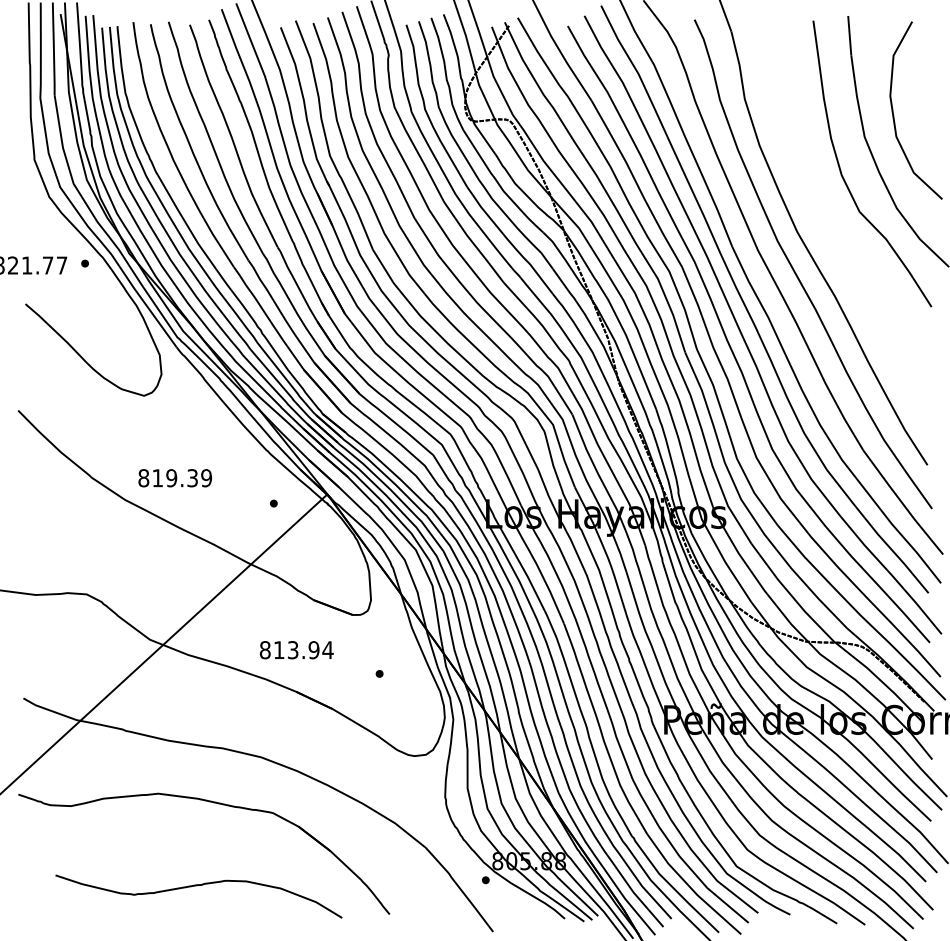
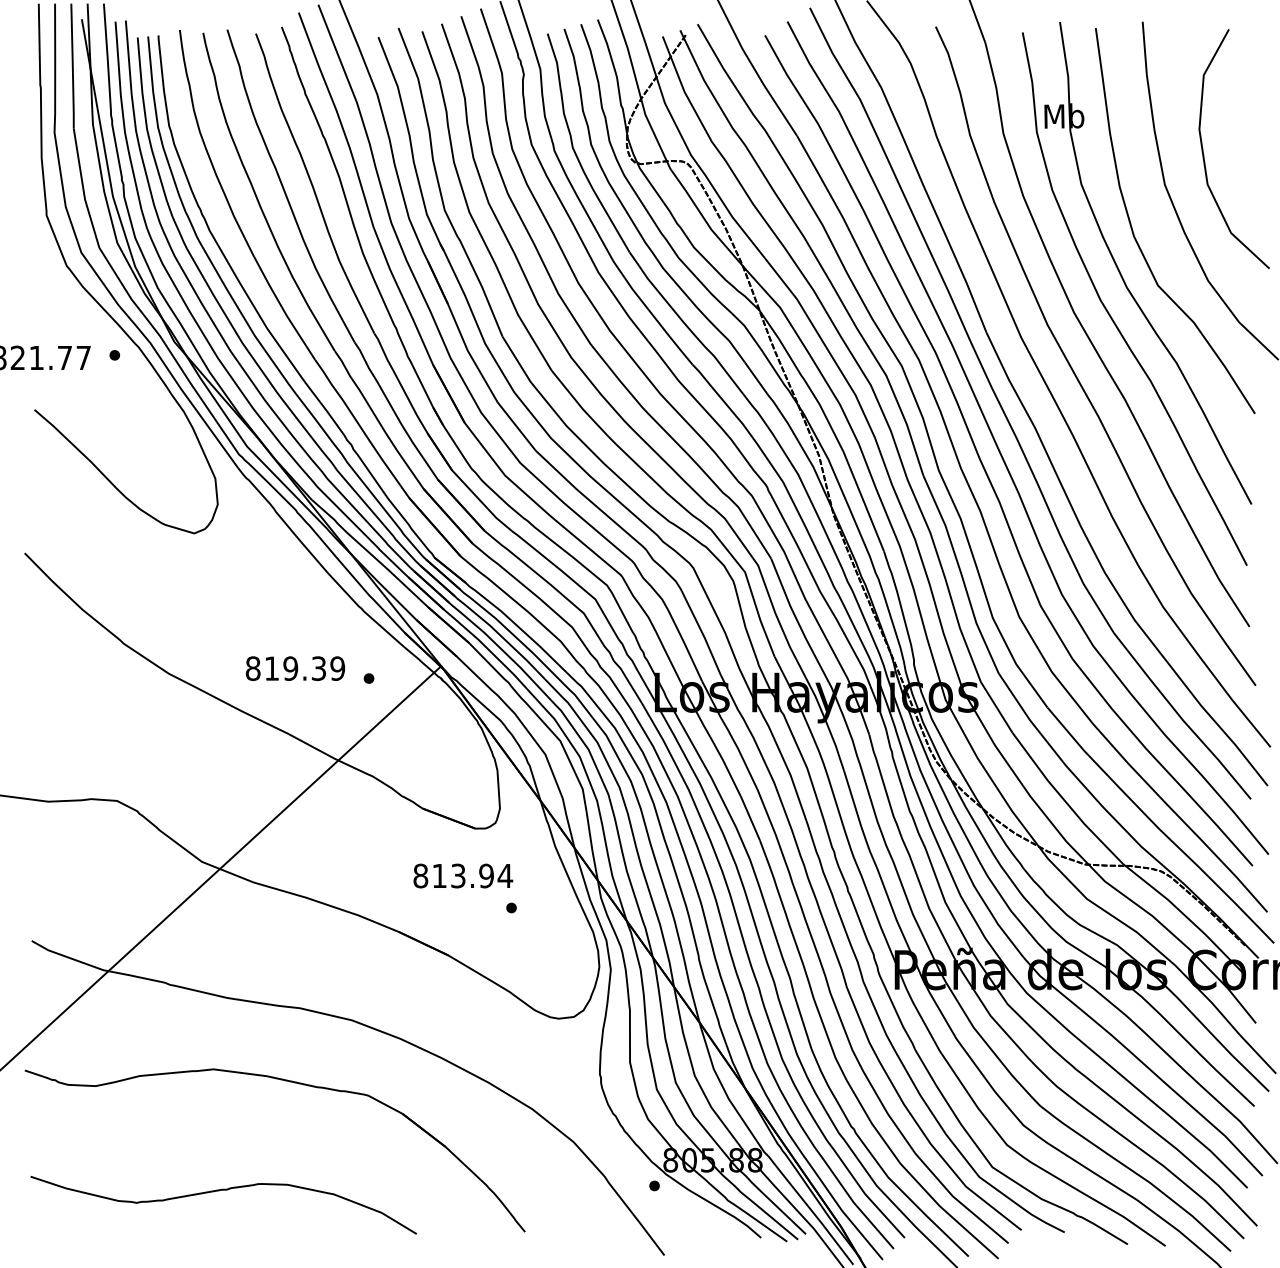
part: (843, 217) -> (1136, 293), added
text: (174, 478) -> (294, 669), moved
text: (296, 650) -> (462, 876), moved
curve: (196, 886) -> (220, 1191), moved

